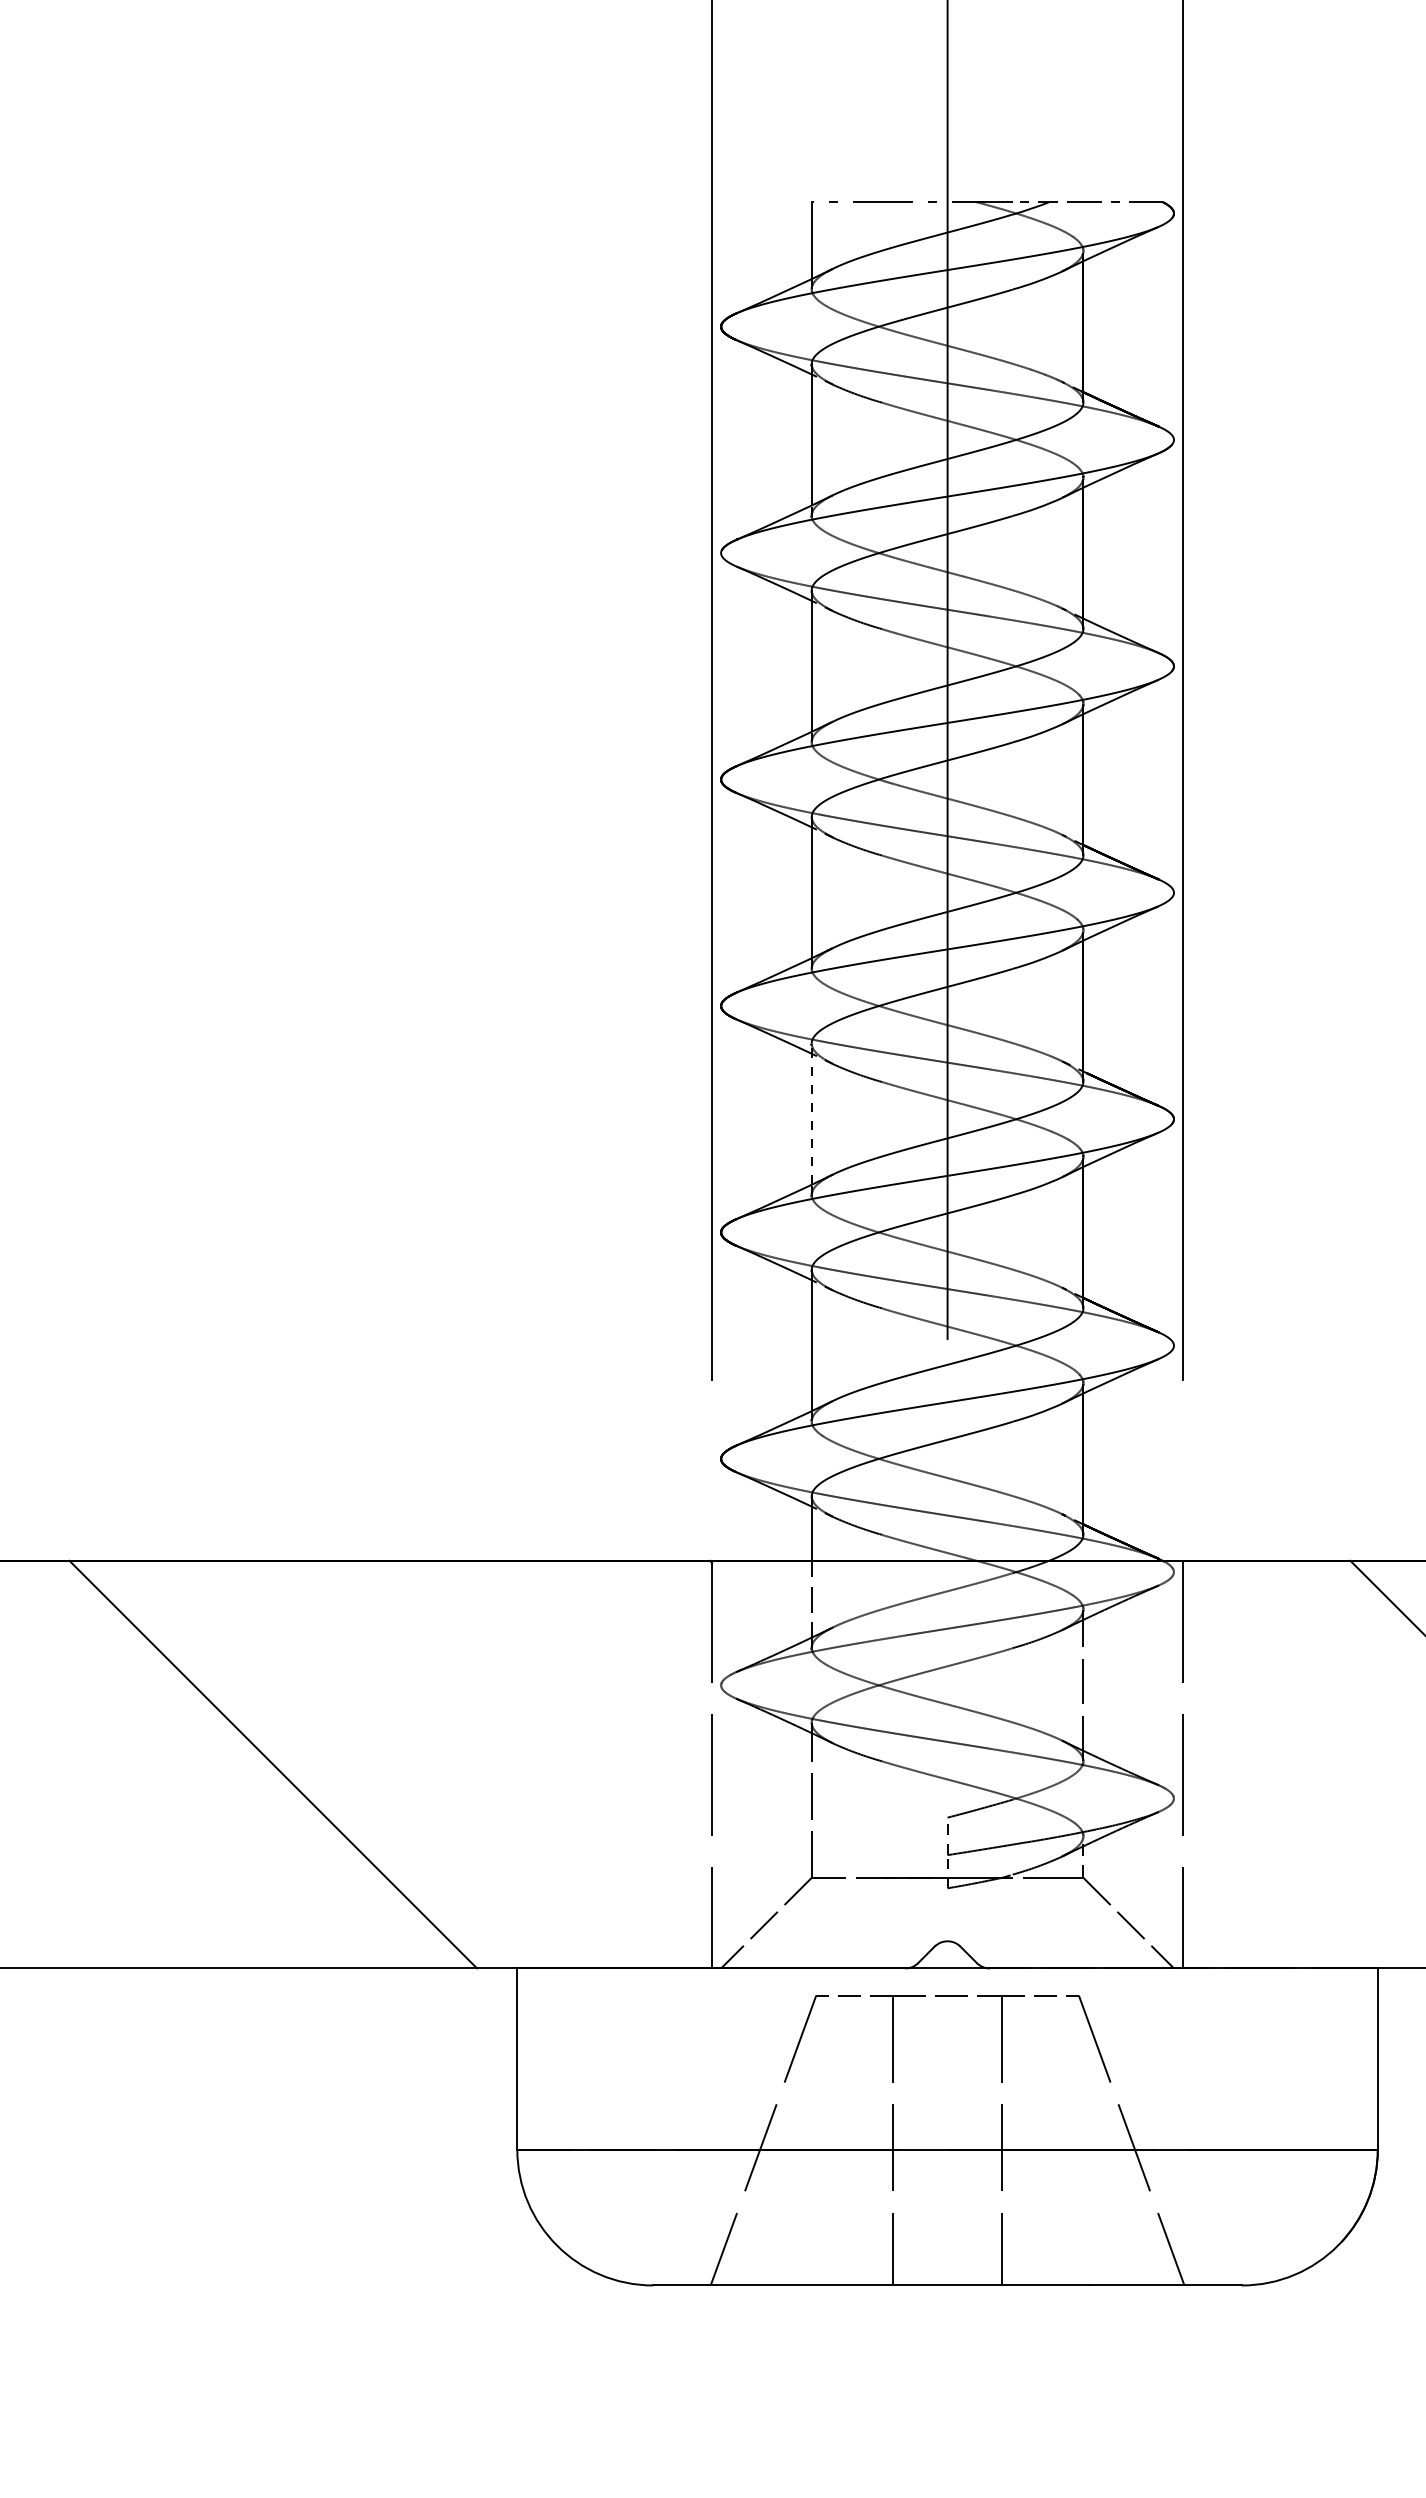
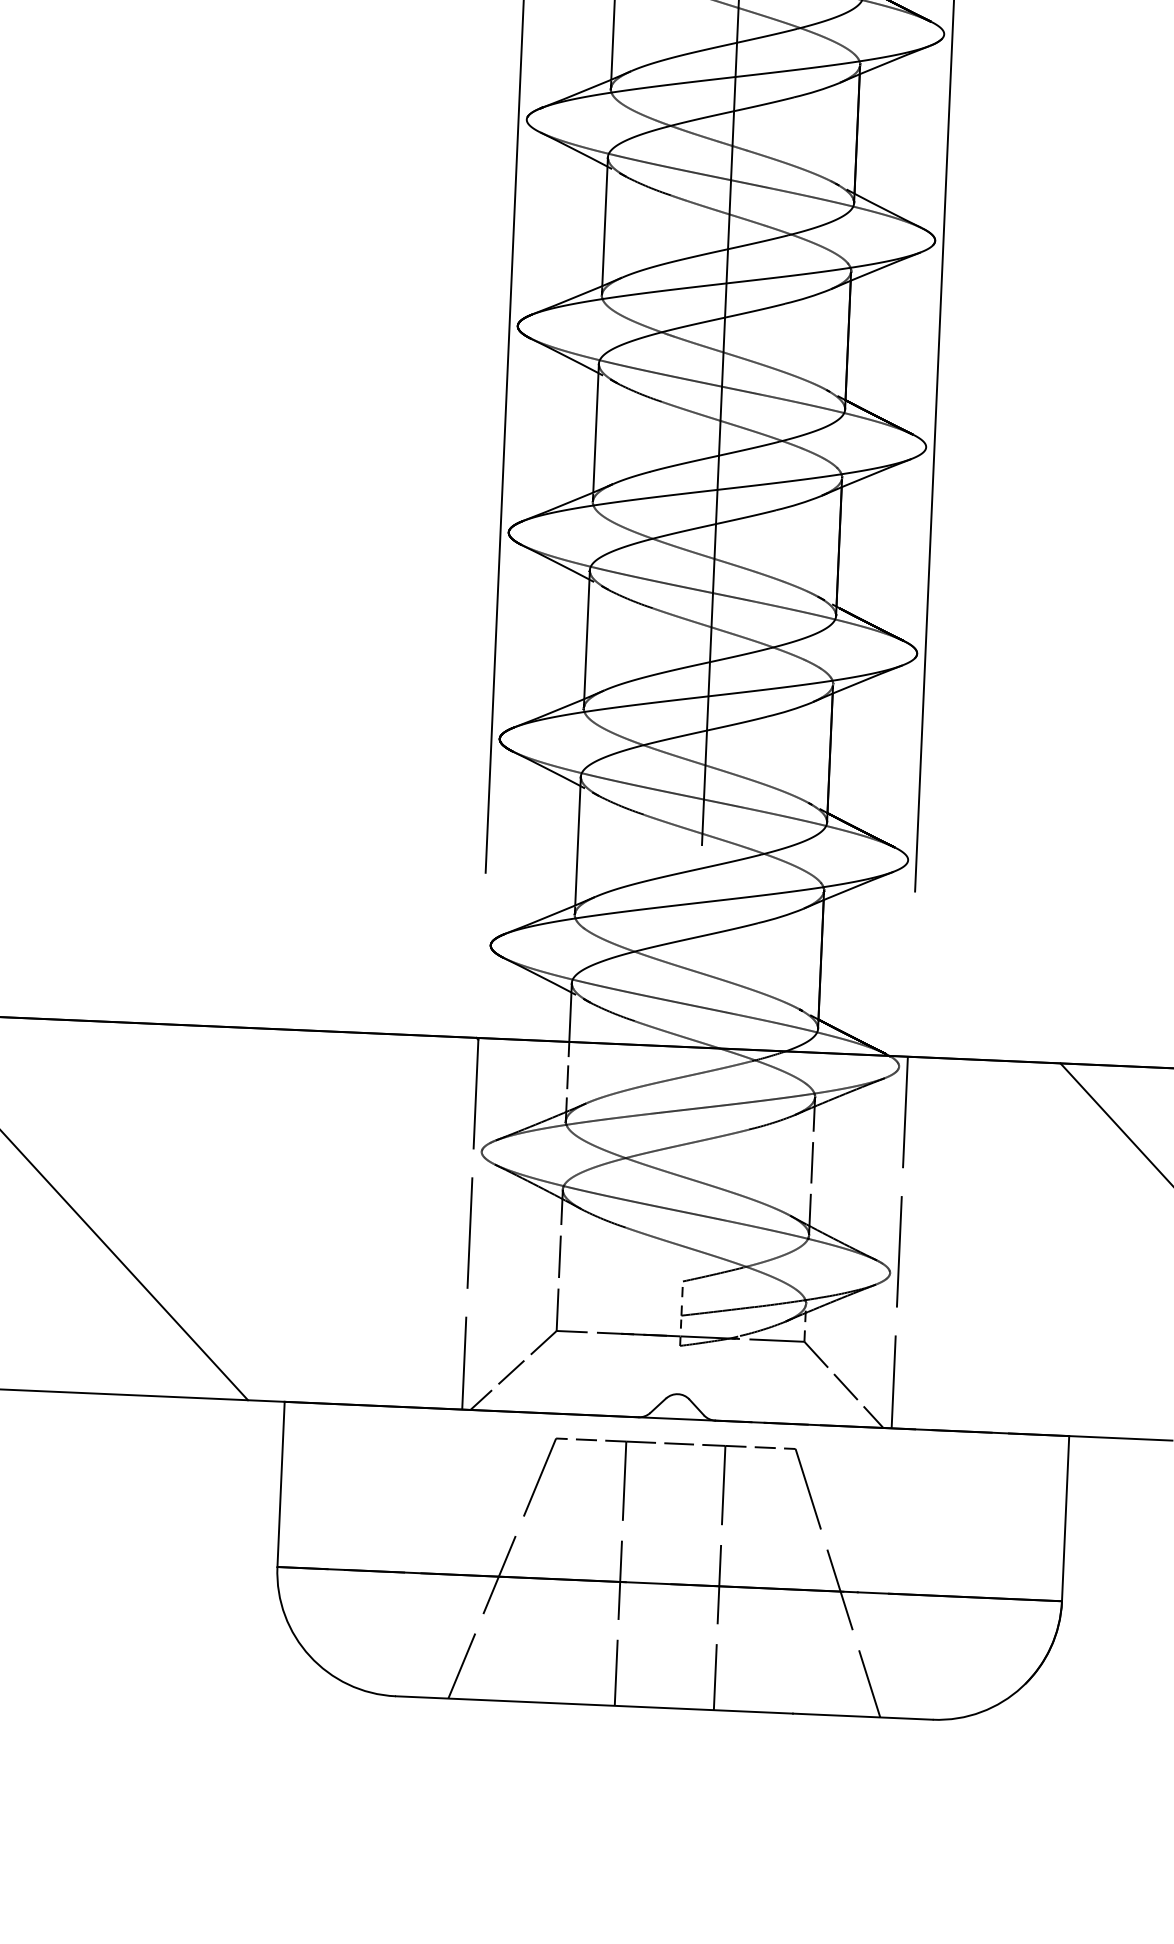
line: (811, 1113) -> (586, 634), dashed -> solid

